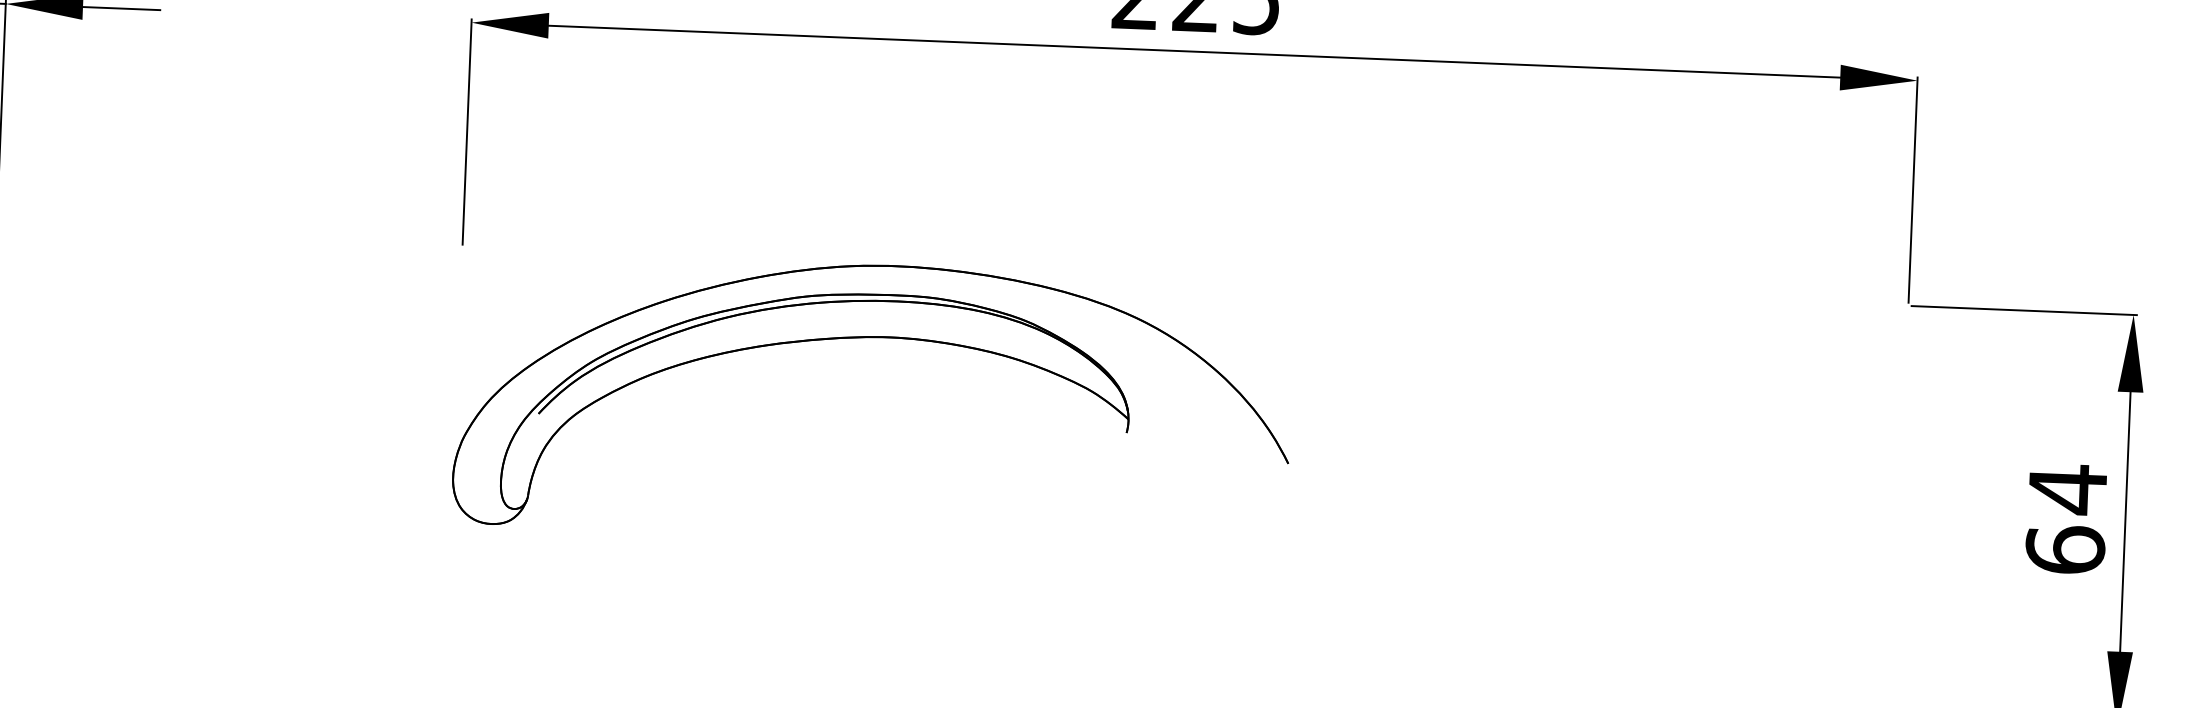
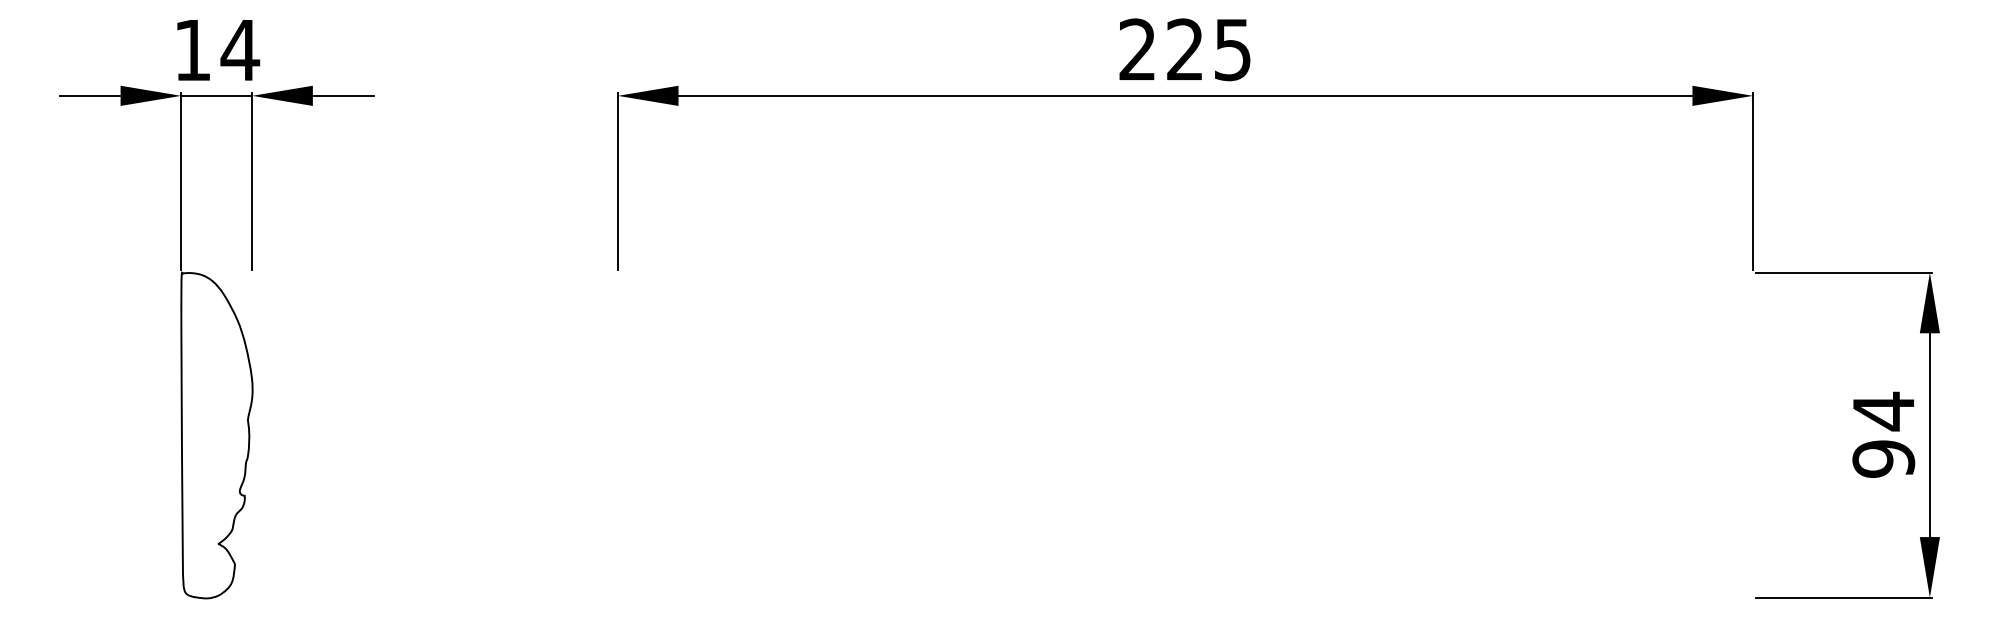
part: (875, 338) -> (944, 330), removed
text: (2065, 549) -> (1883, 458), 64 -> 94

